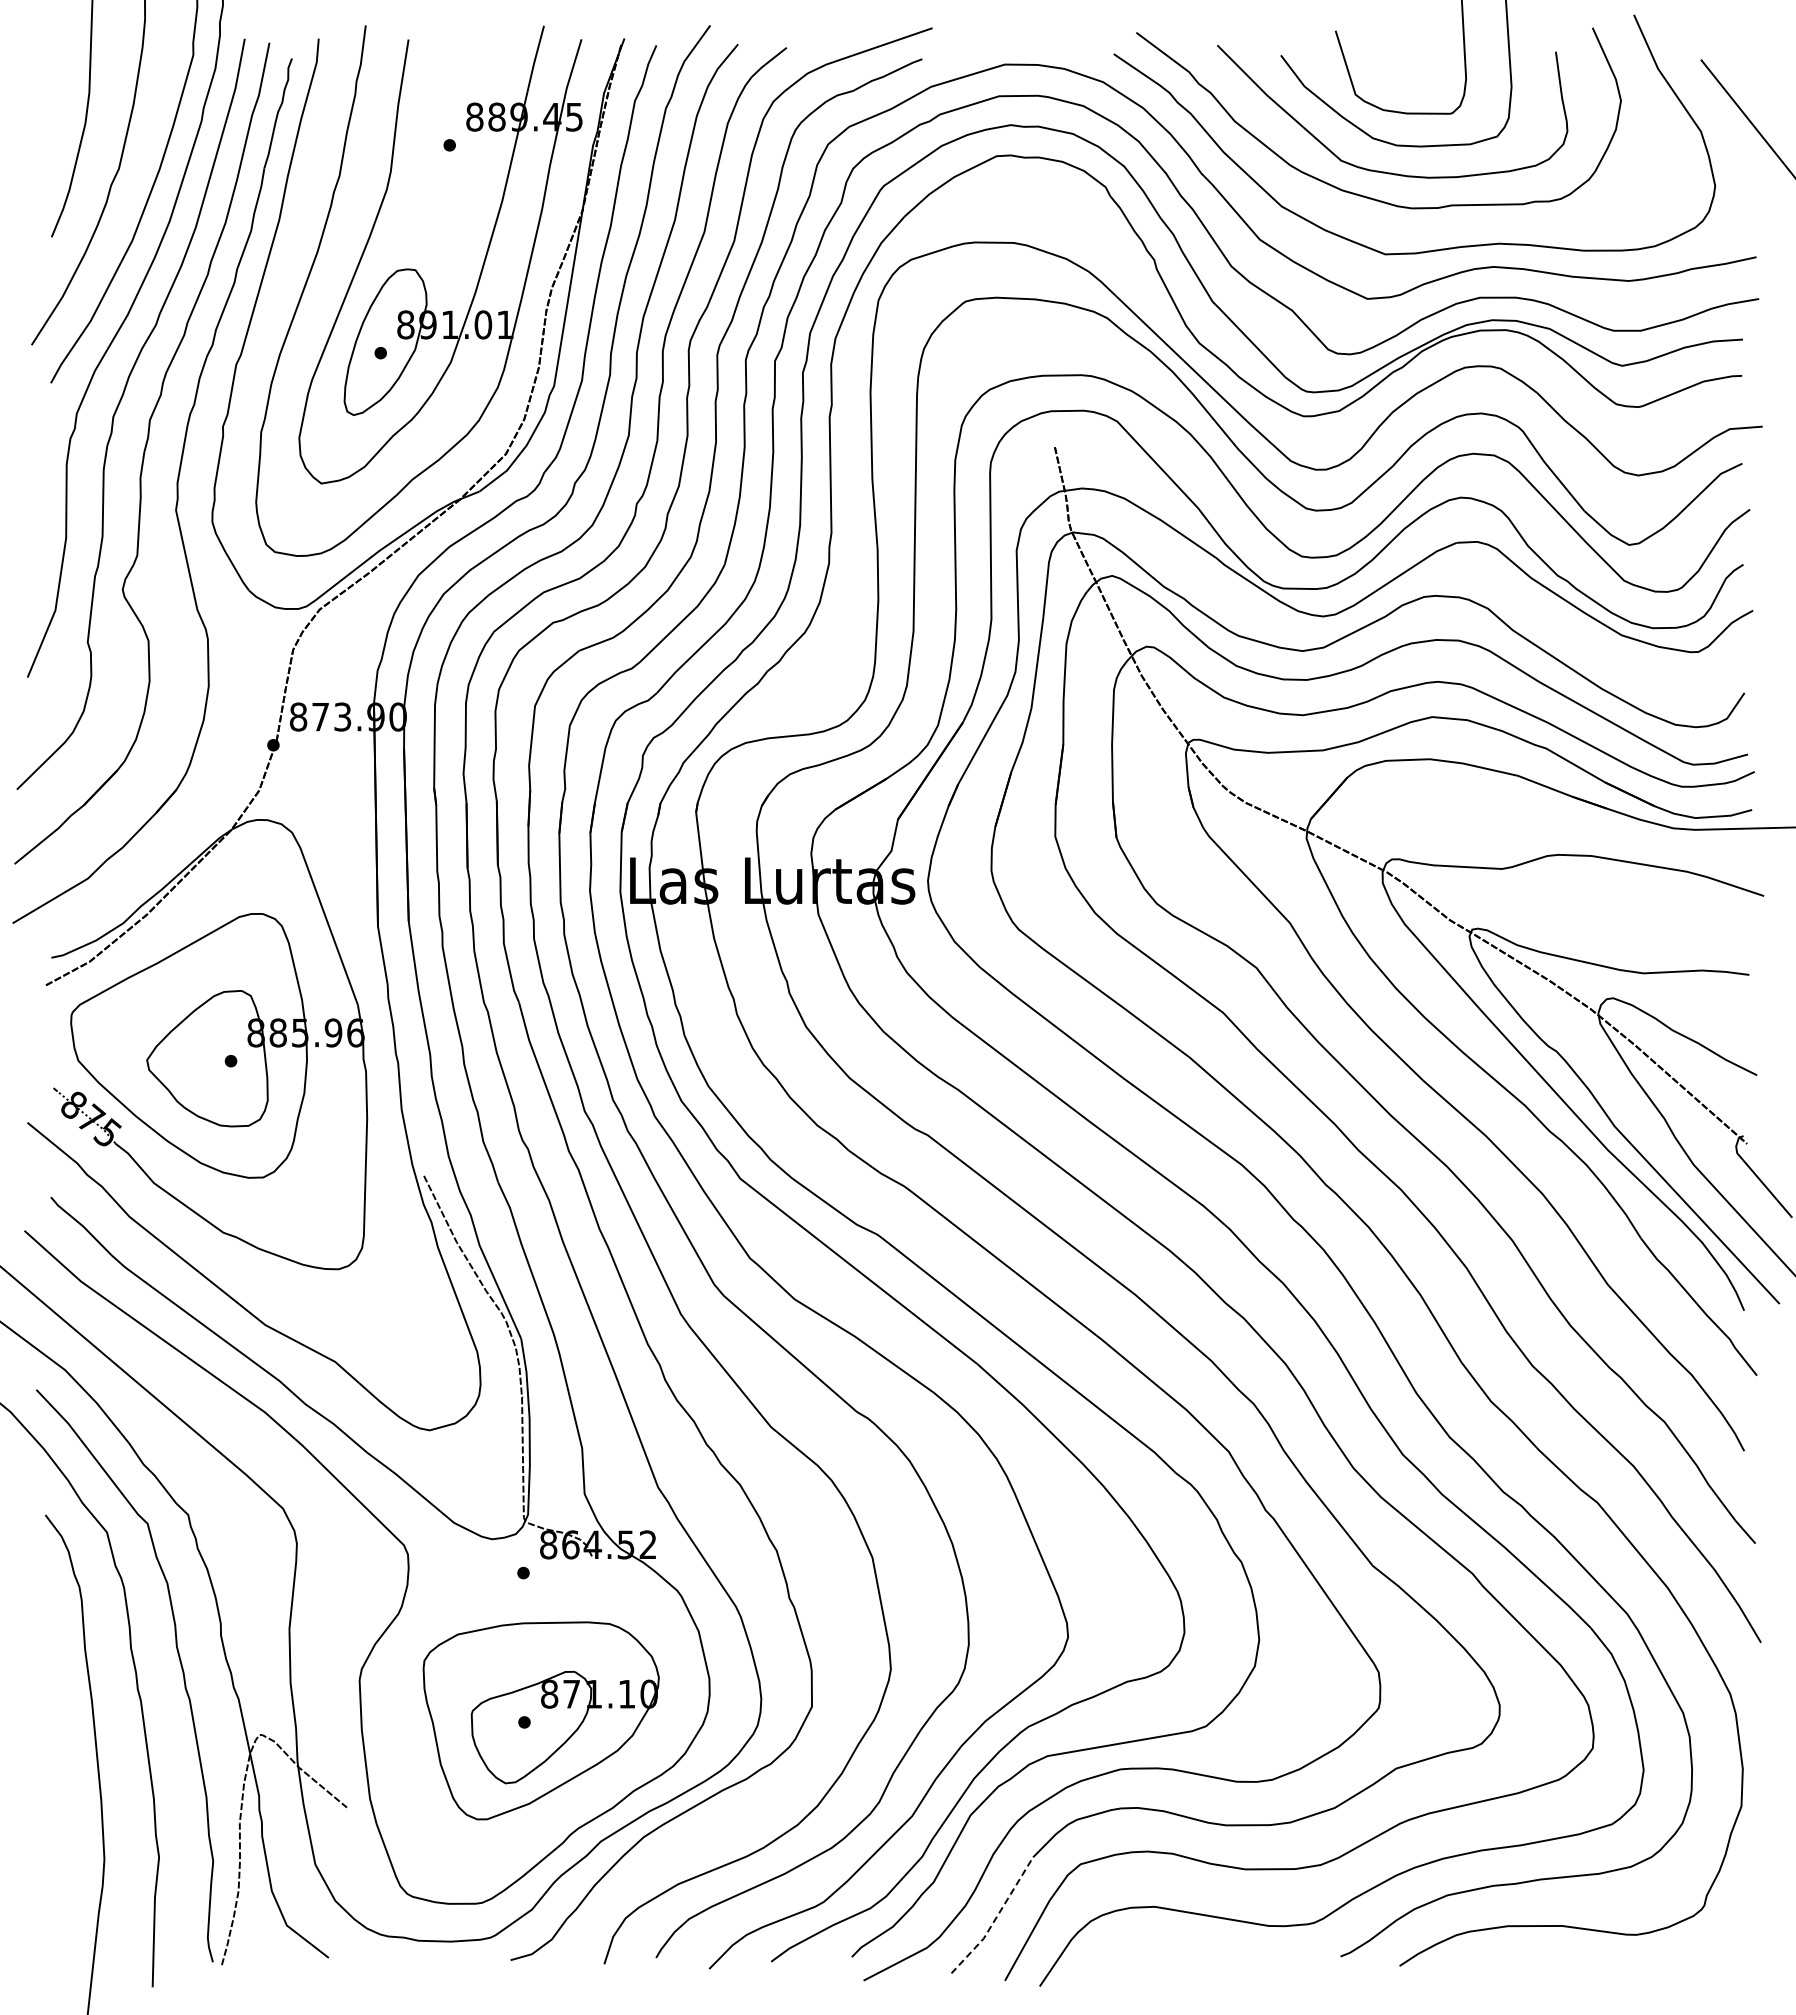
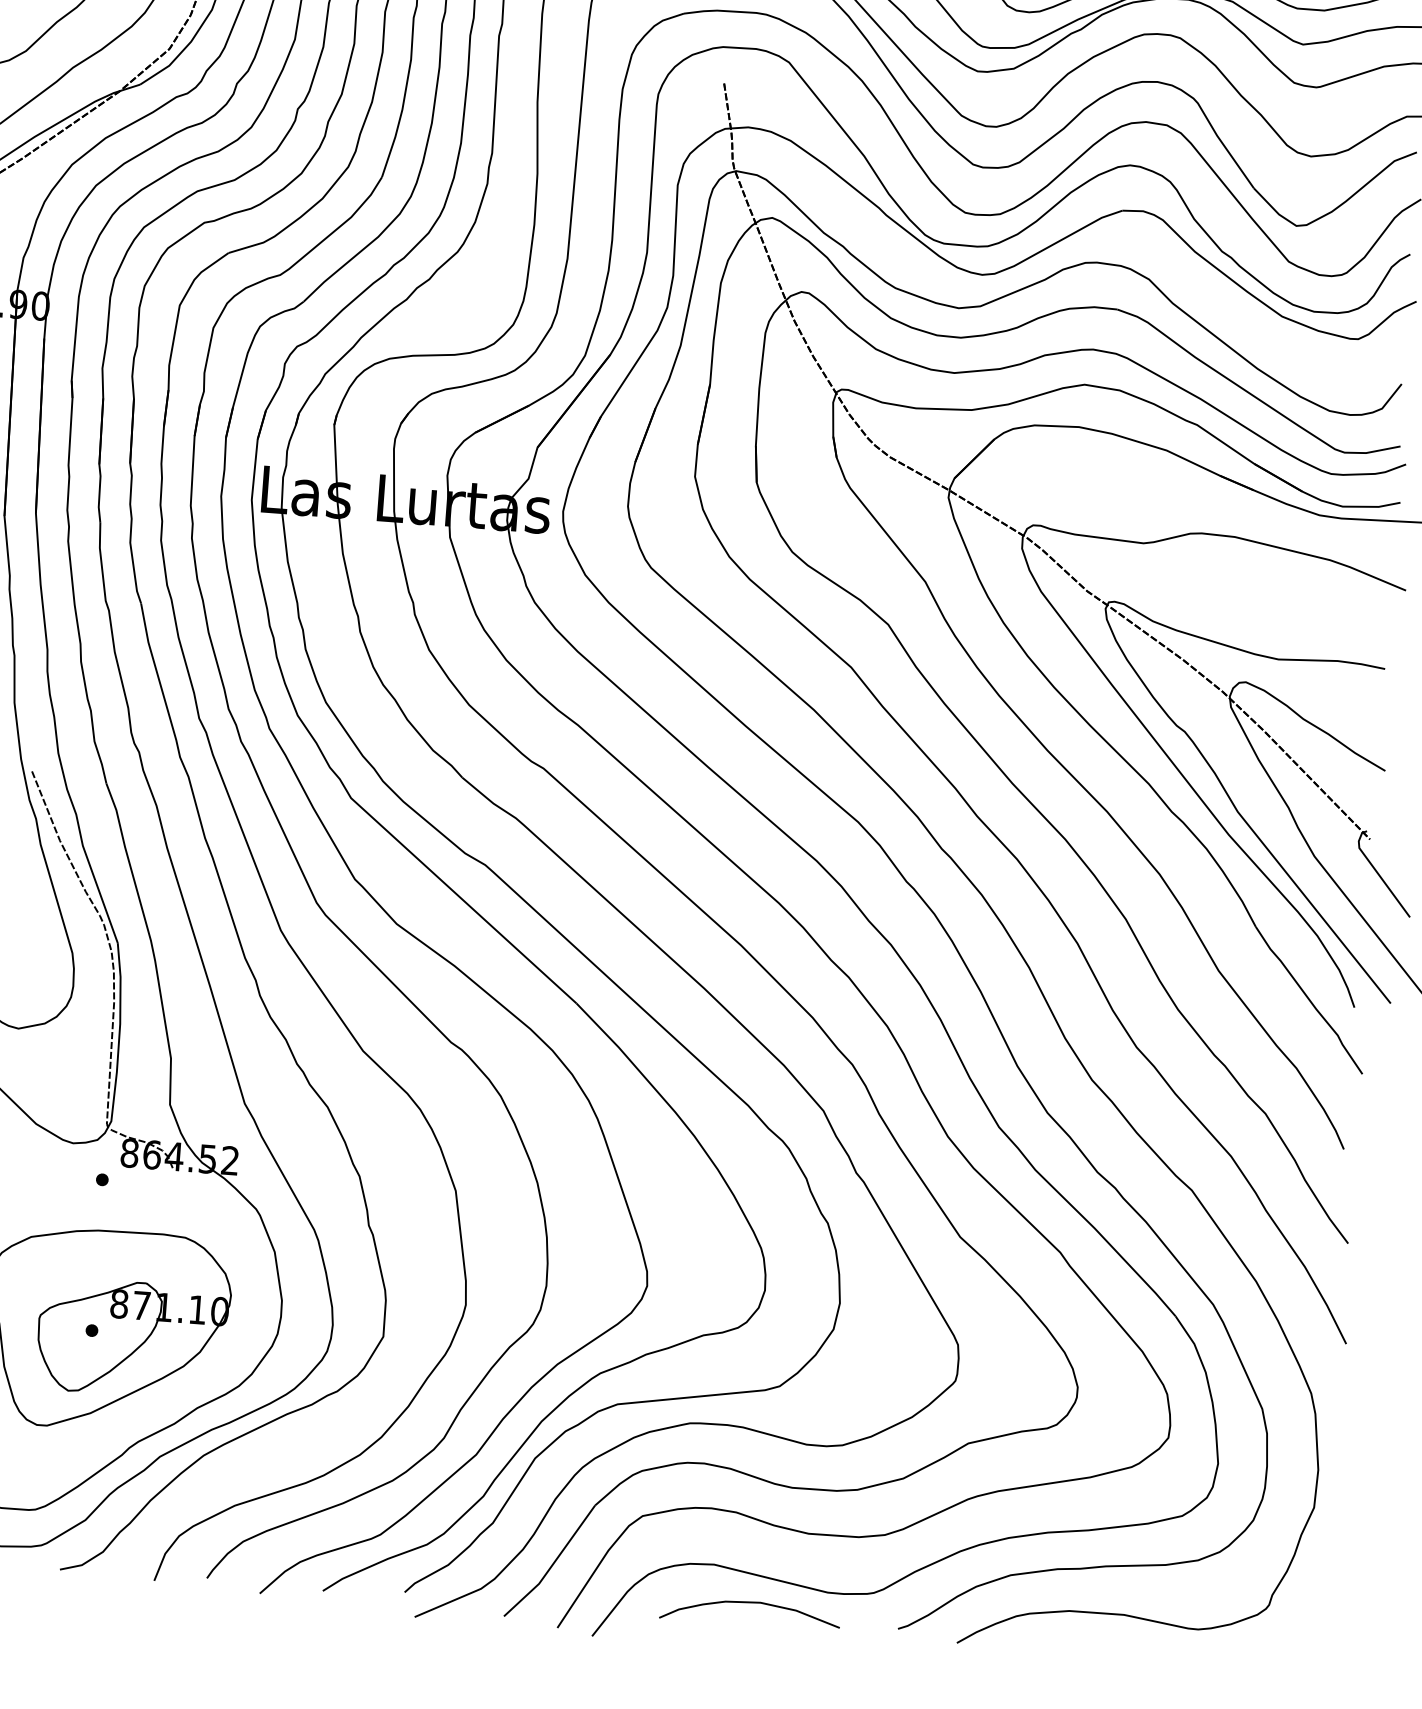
line: (996, 1918) -> (553, 1564), dashed -> solid
curve: (1193, 1942) -> (750, 1603), added

